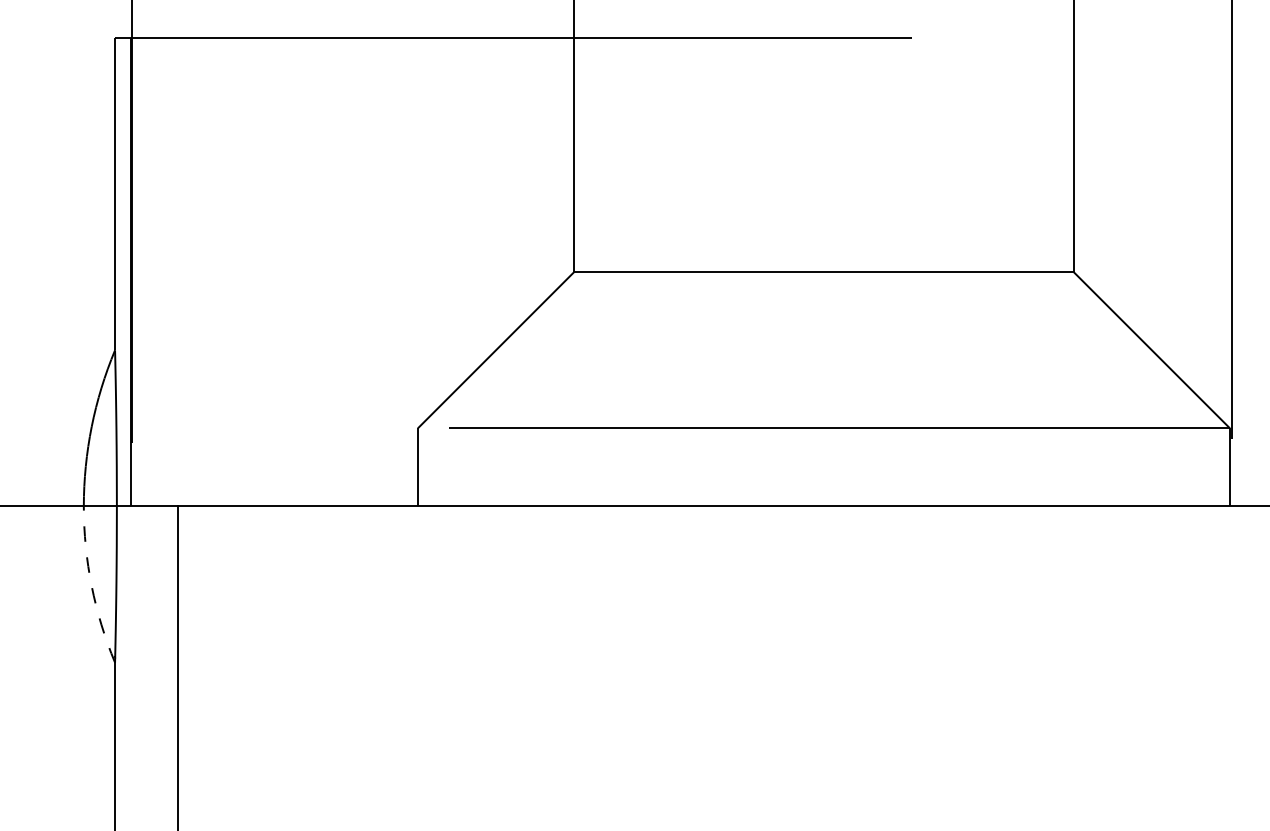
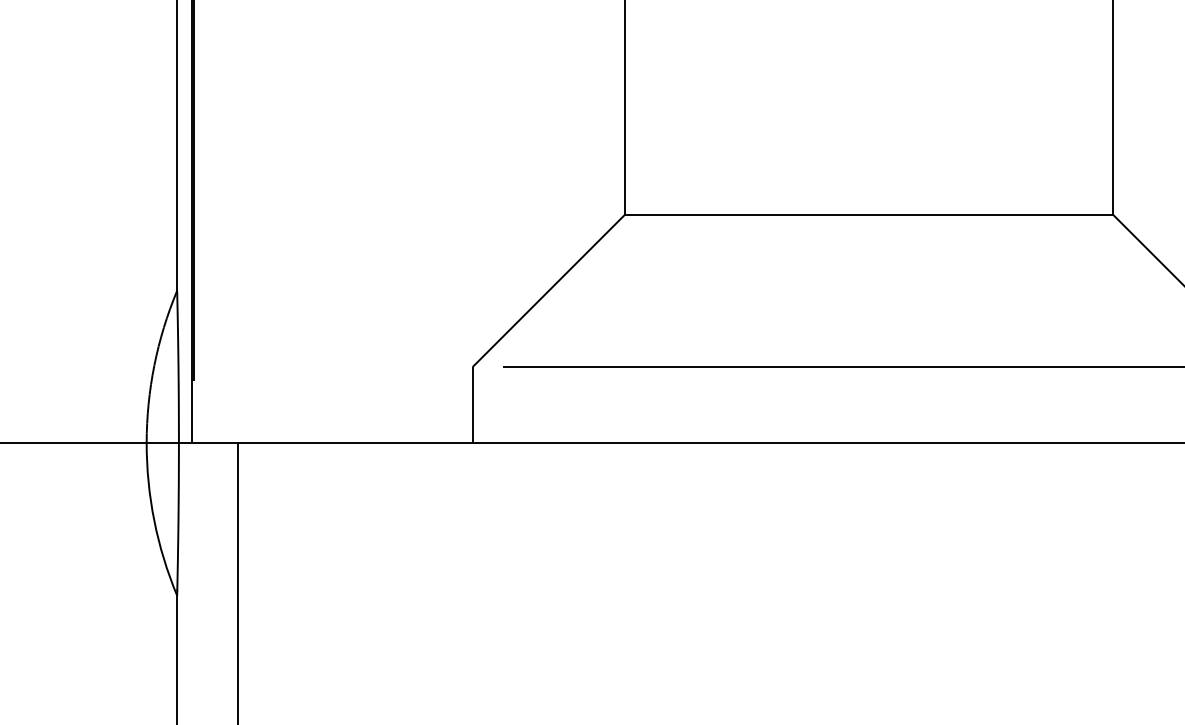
arc: (91, 586) -> (154, 521), dashed -> solid

